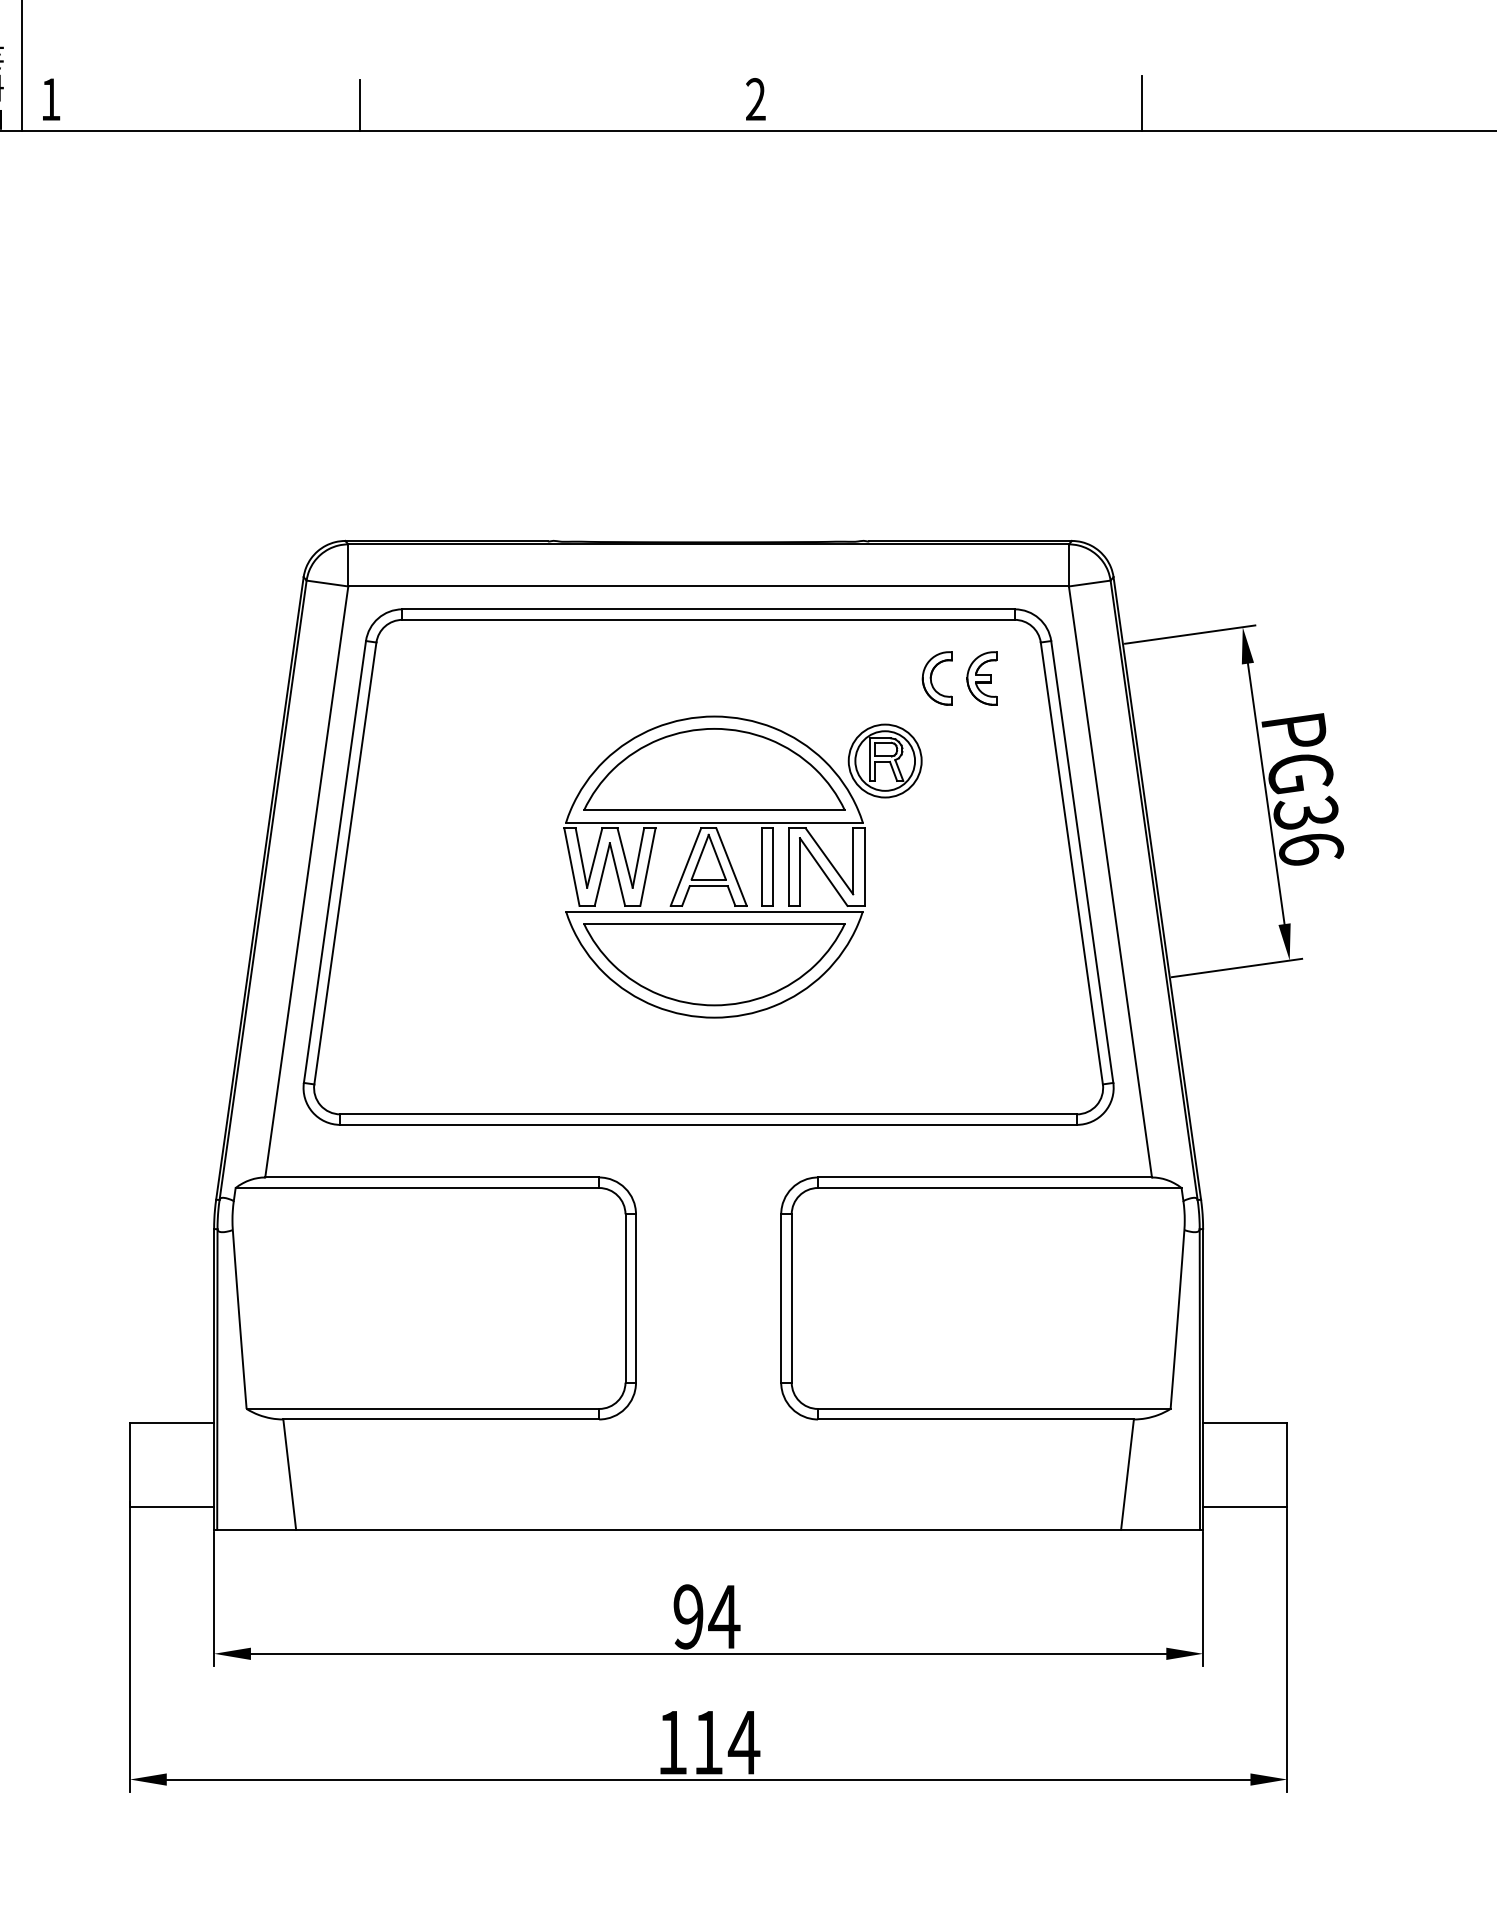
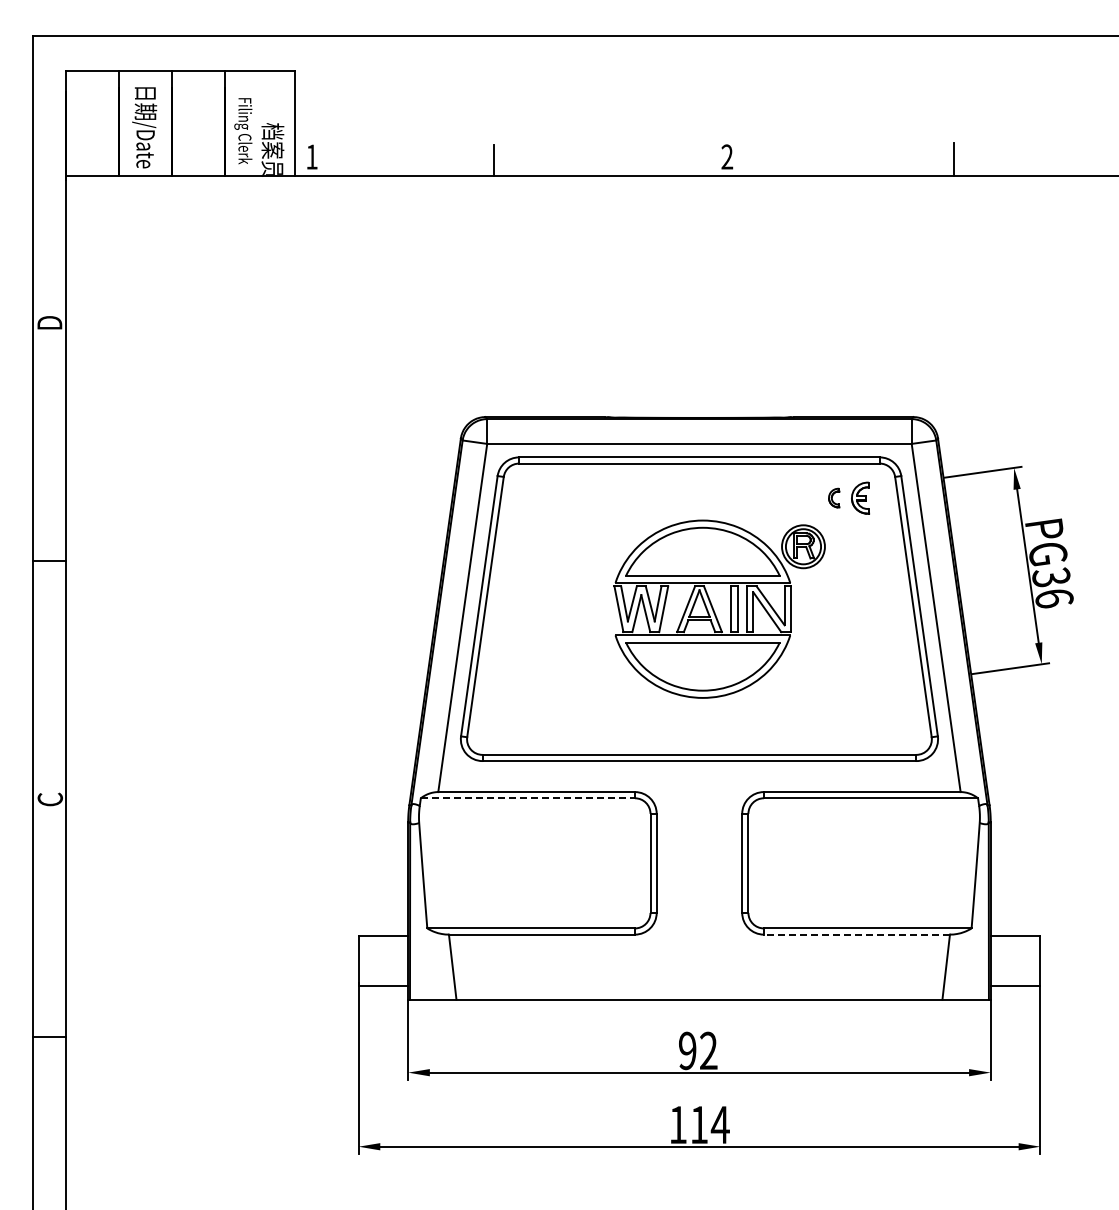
part: (936, 677) -> (833, 497), size x0.6
line: (418, 1188) -> (528, 798), solid -> dashed
line: (975, 1419) -> (856, 934), solid -> dashed
text: (723, 1616) -> (708, 1050), 94 -> 92

